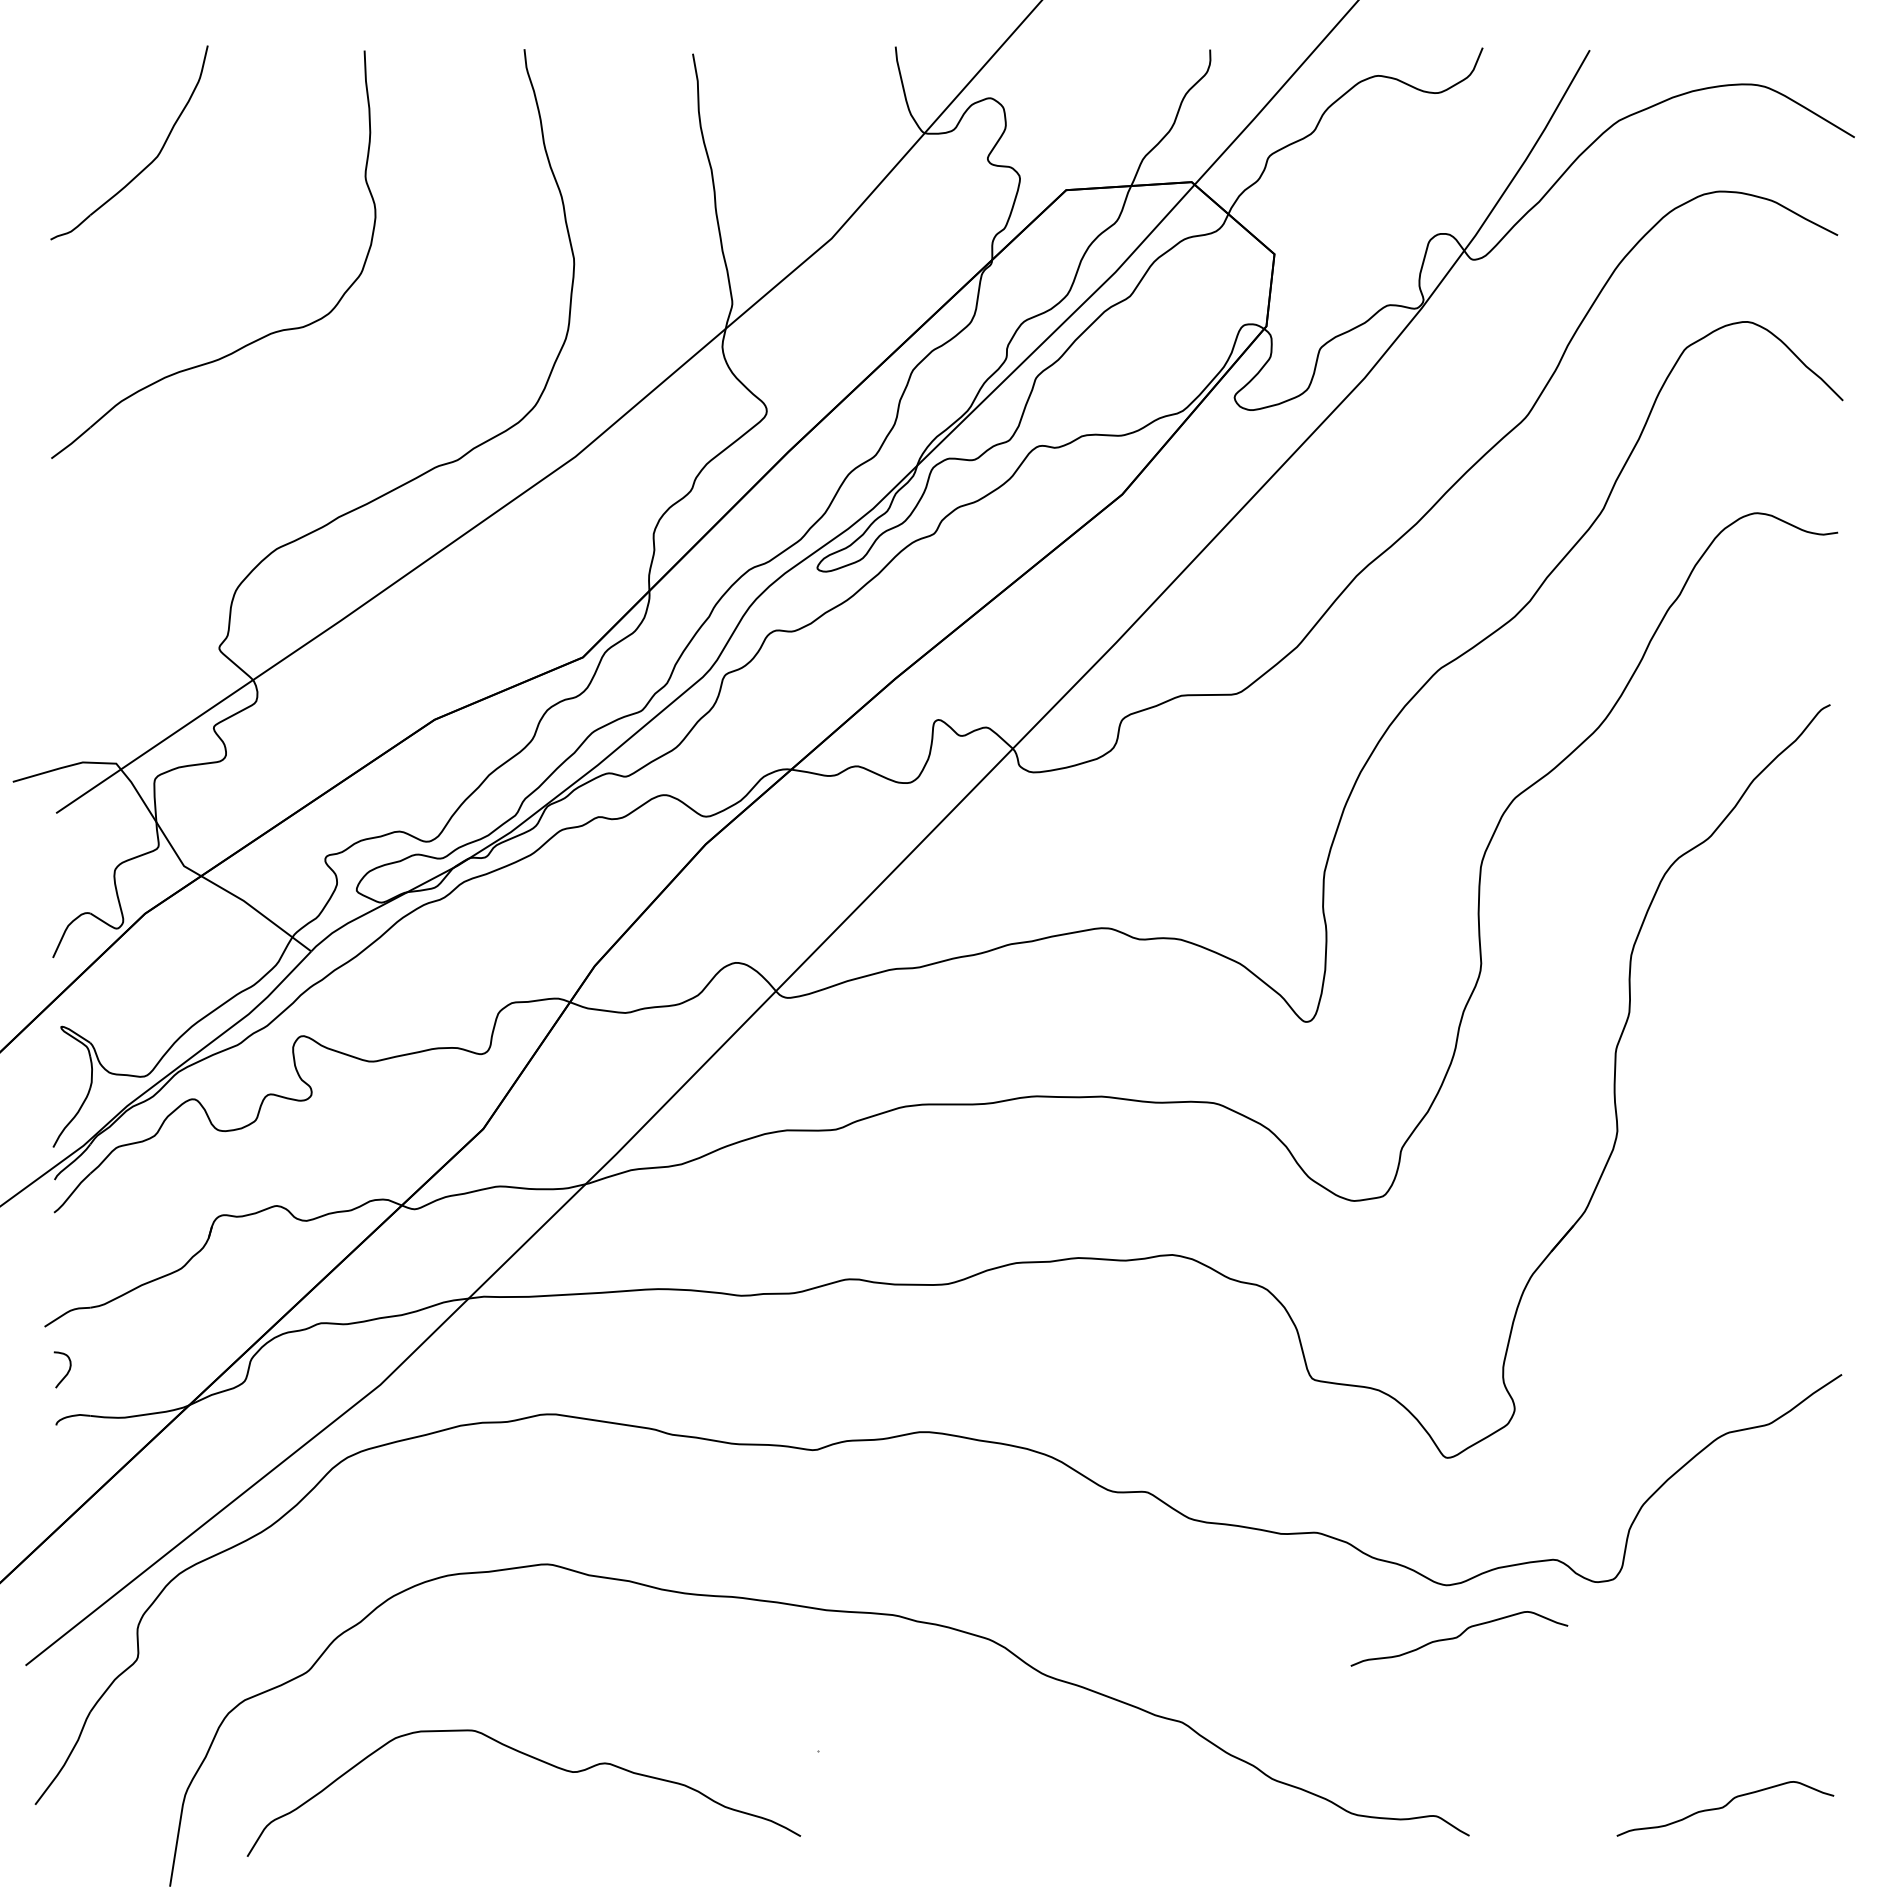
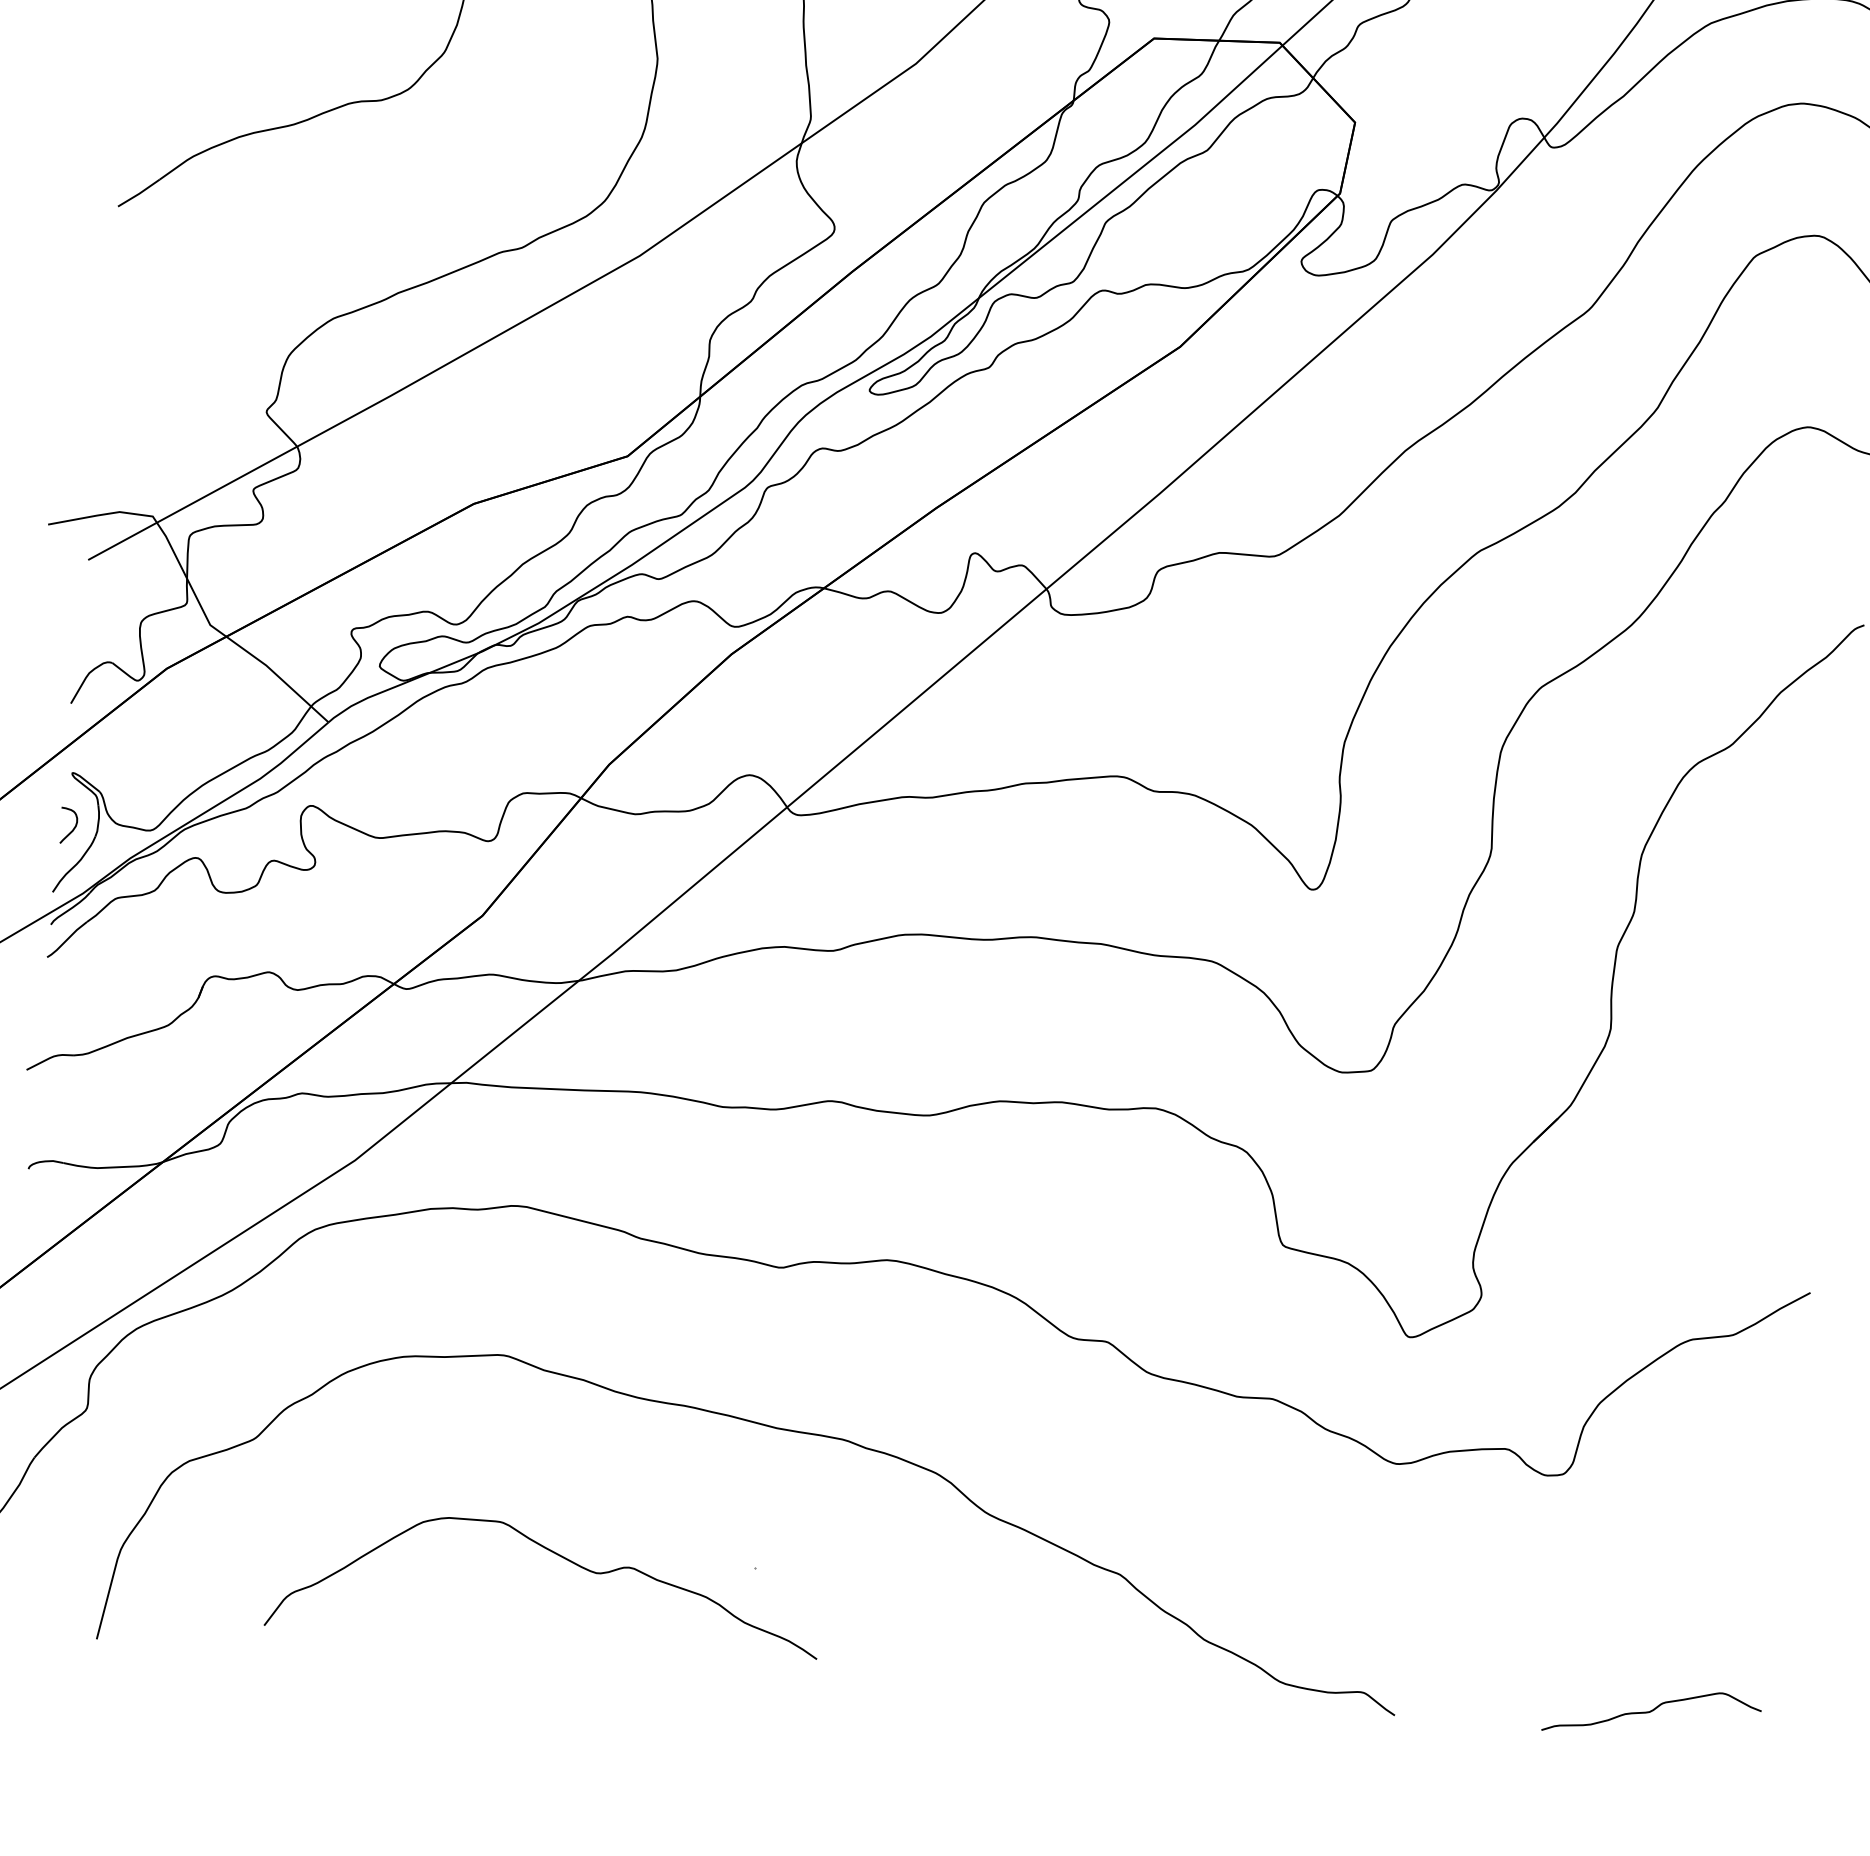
curve: (67, 1371) -> (73, 828), moved
curve: (1458, 1637) -> (1403, 1517), removed
curve: (537, 1760) -> (562, 1558), moved

